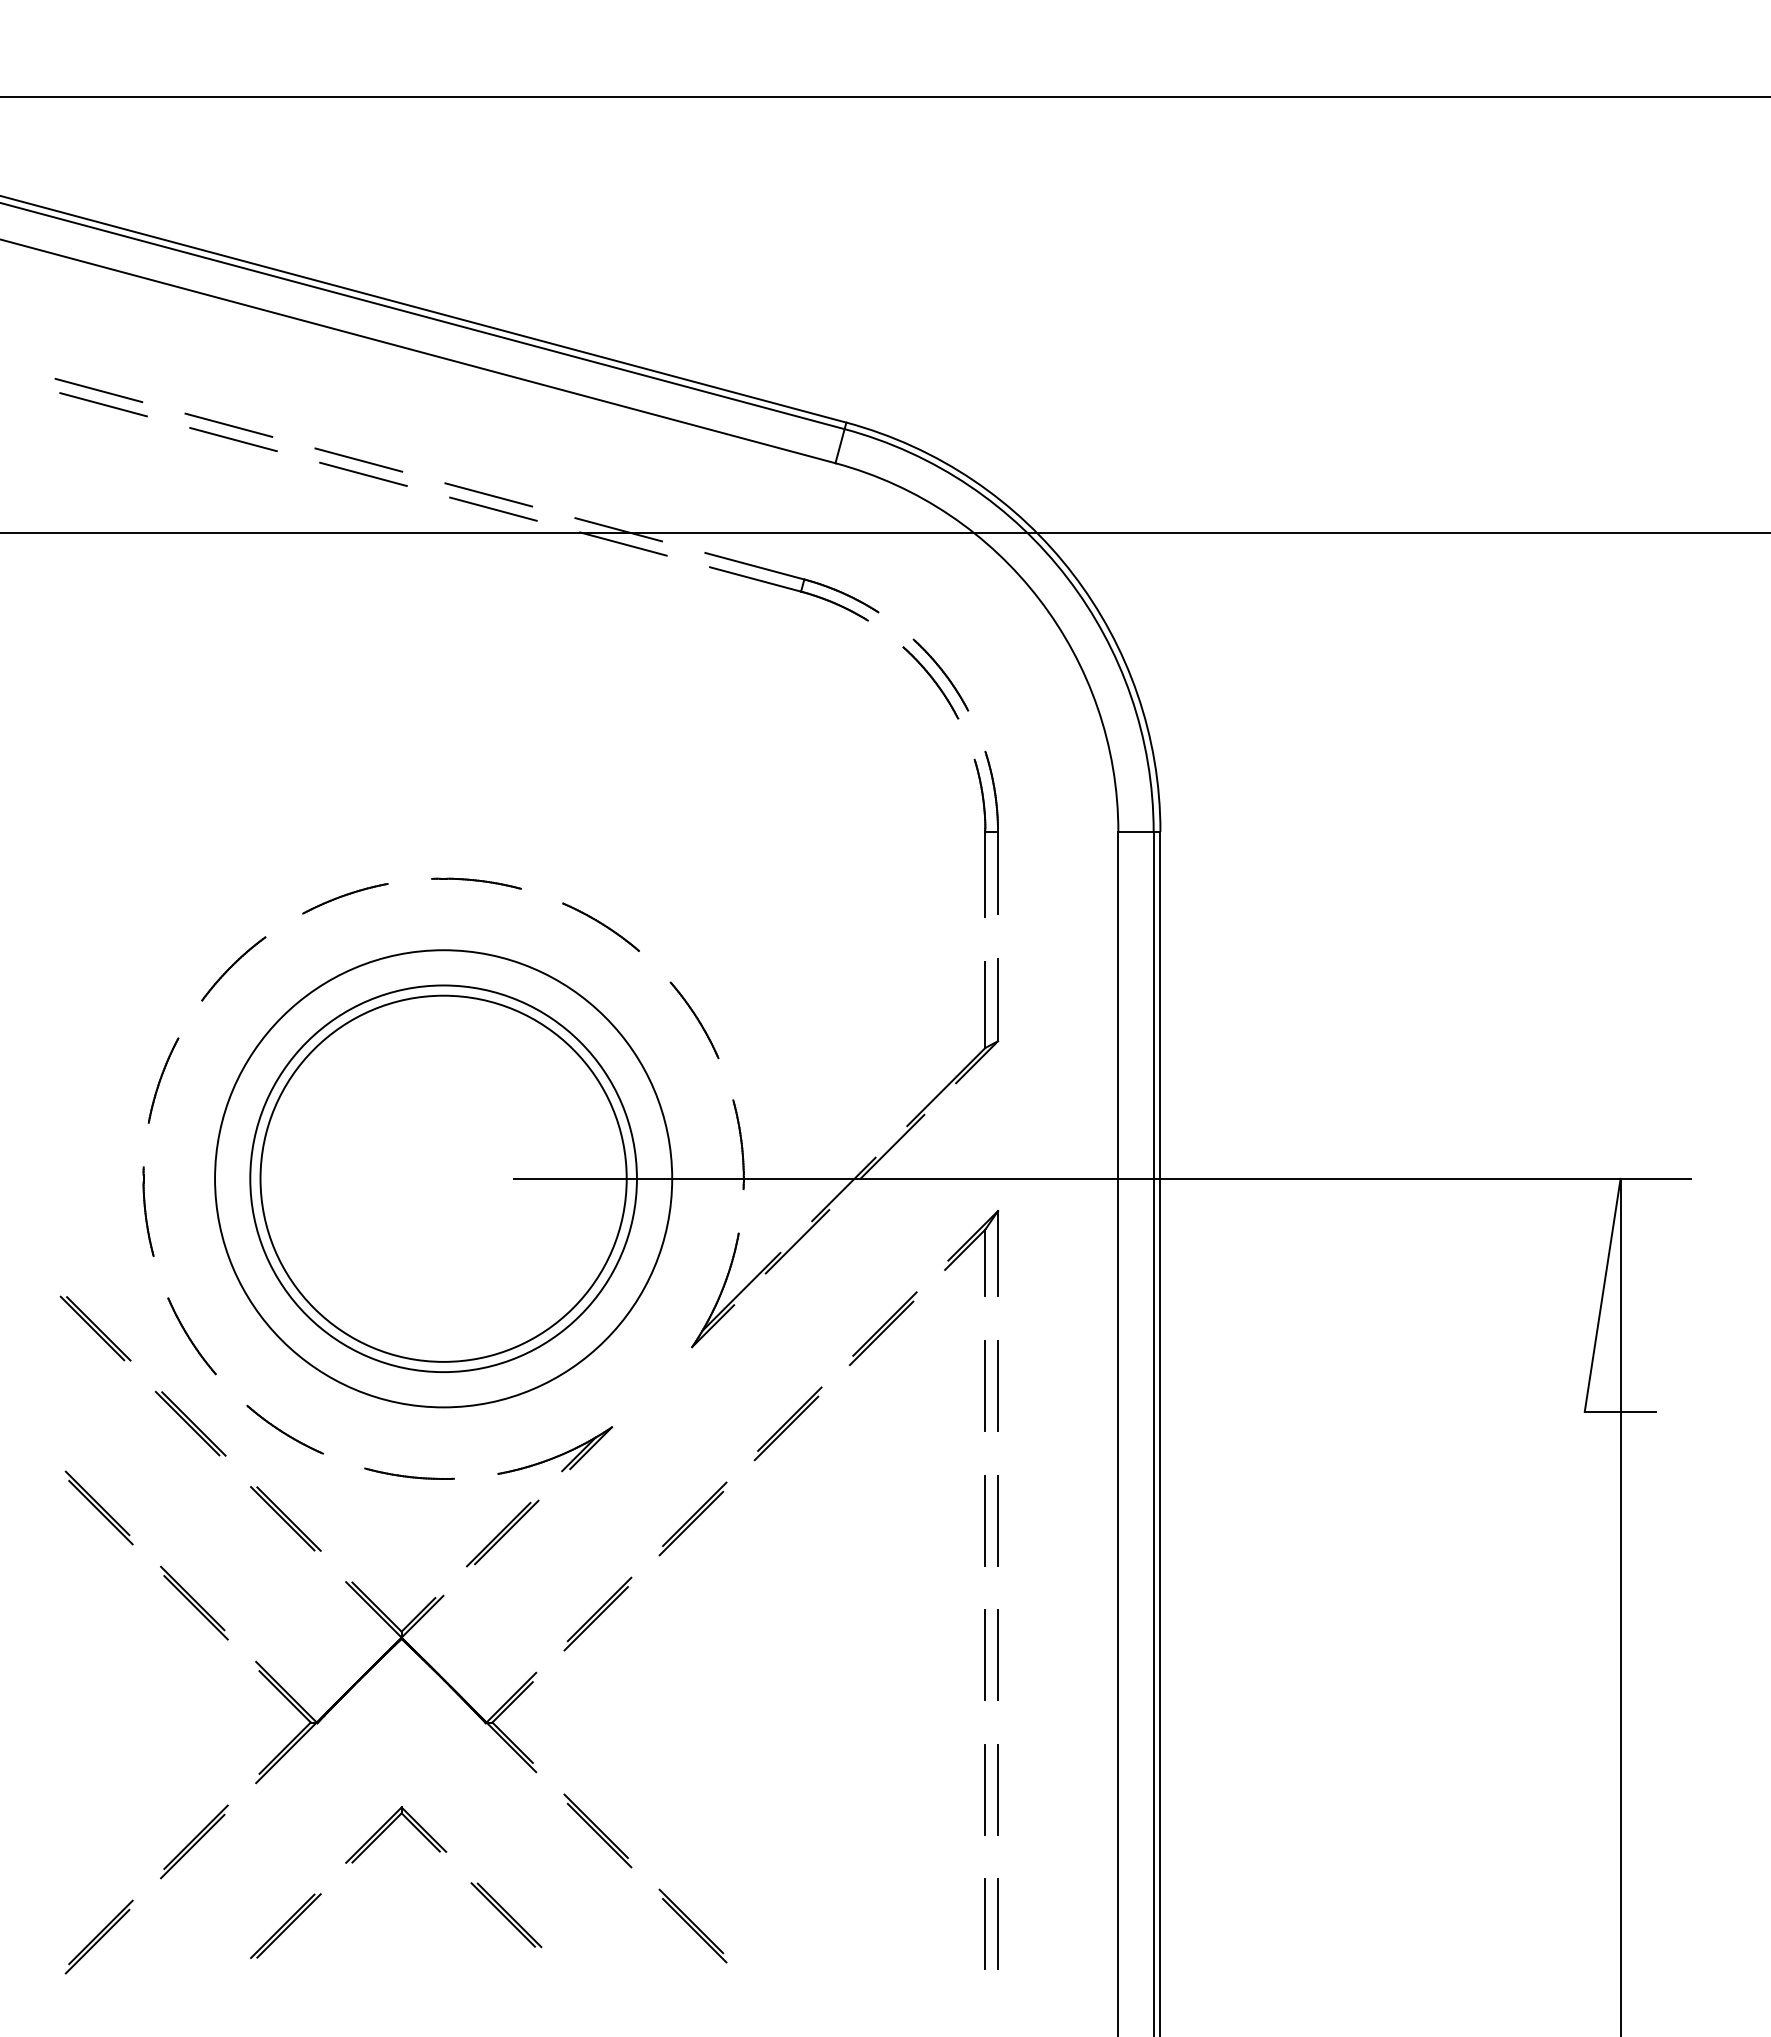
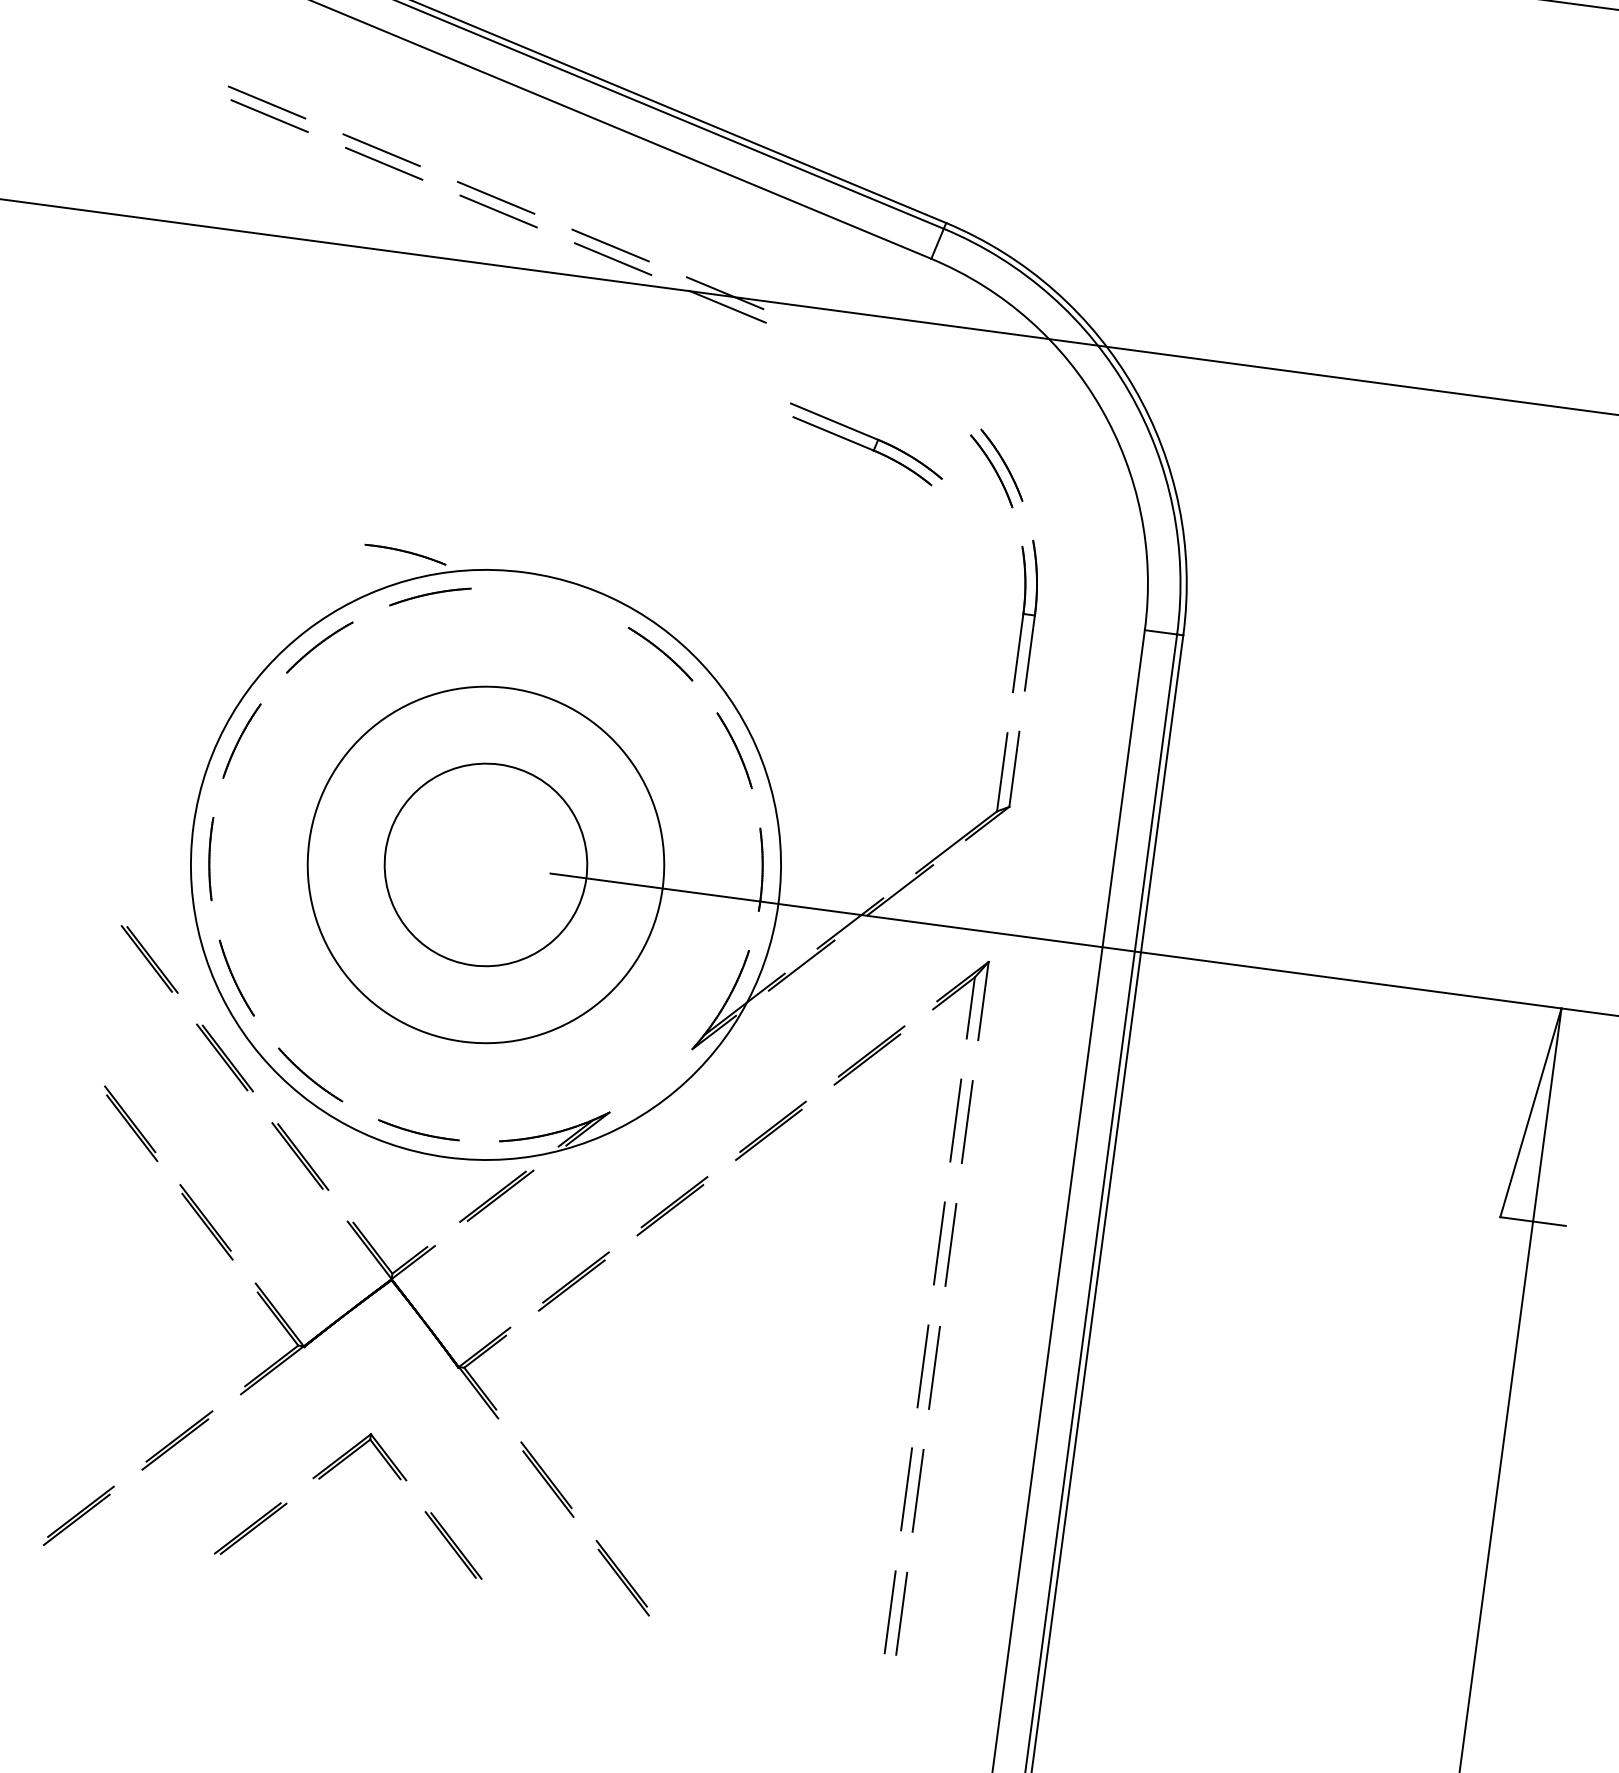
part: (791, 586) -> (865, 444), moved
part: (476, 883) -> (405, 554), moved
circle: (443, 1178) -> (485, 864), size x0.6
circle: (443, 1178) -> (485, 864), size x1.4

